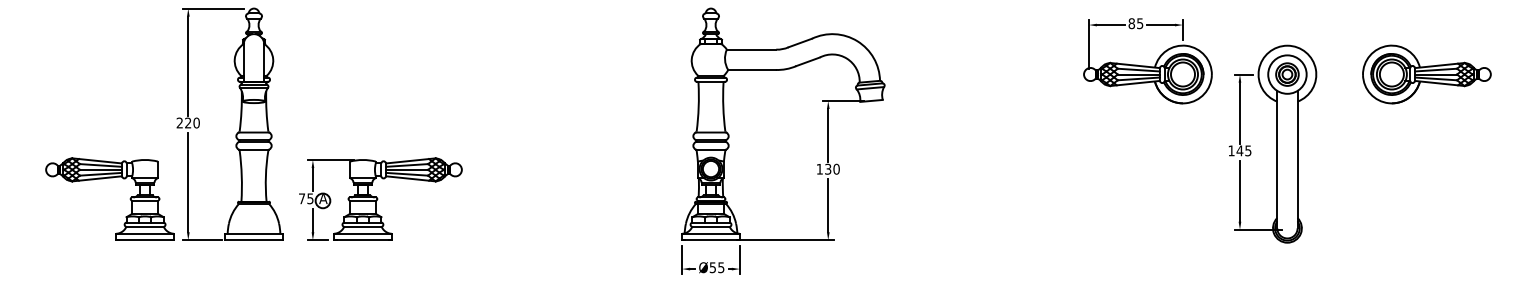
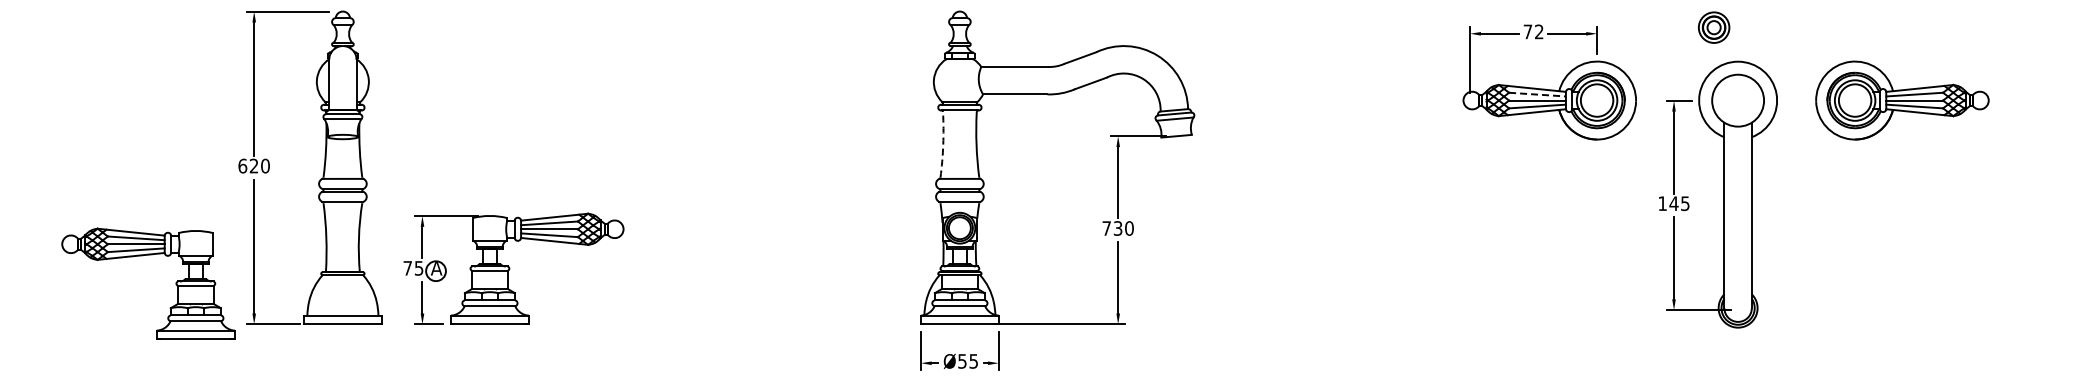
text: (1135, 23) -> (1533, 31), 85 -> 72
line: (1139, 70) -> (1538, 94), solid -> dashed
part: (1287, 74) -> (1714, 27), moved
part: (1426, 74) -> (1902, 100), moved
arc: (698, 107) -> (943, 144), solid -> dashed
text: (179, 122) -> (242, 165), 220 -> 620
text: (819, 169) -> (1106, 228), 130 -> 730
part: (130, 198) -> (175, 283), moved

